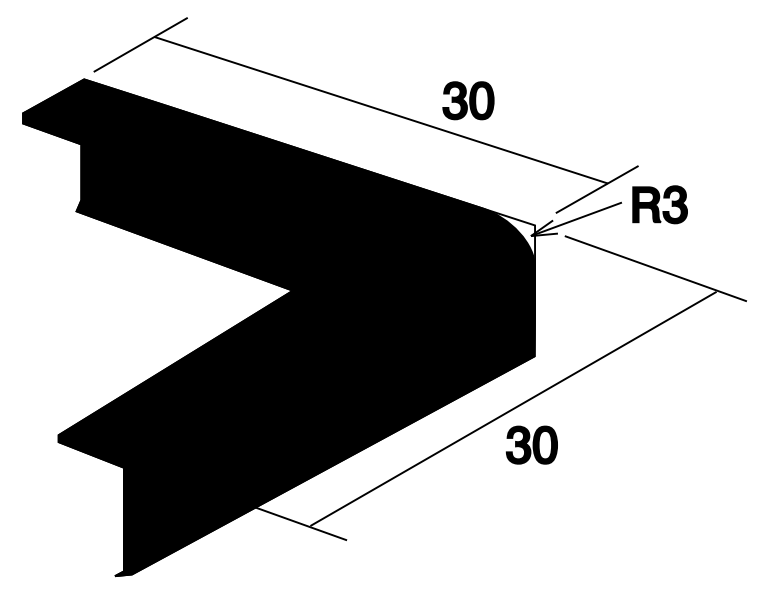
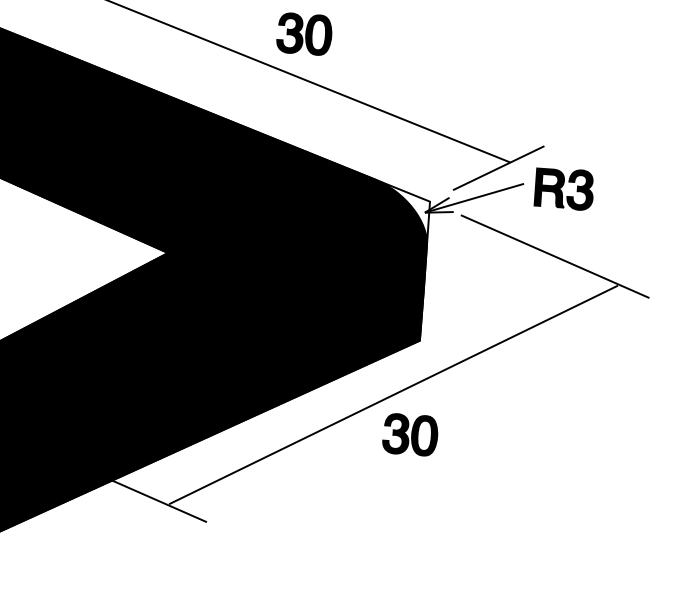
part: (468, 100) -> (304, 33), moved

